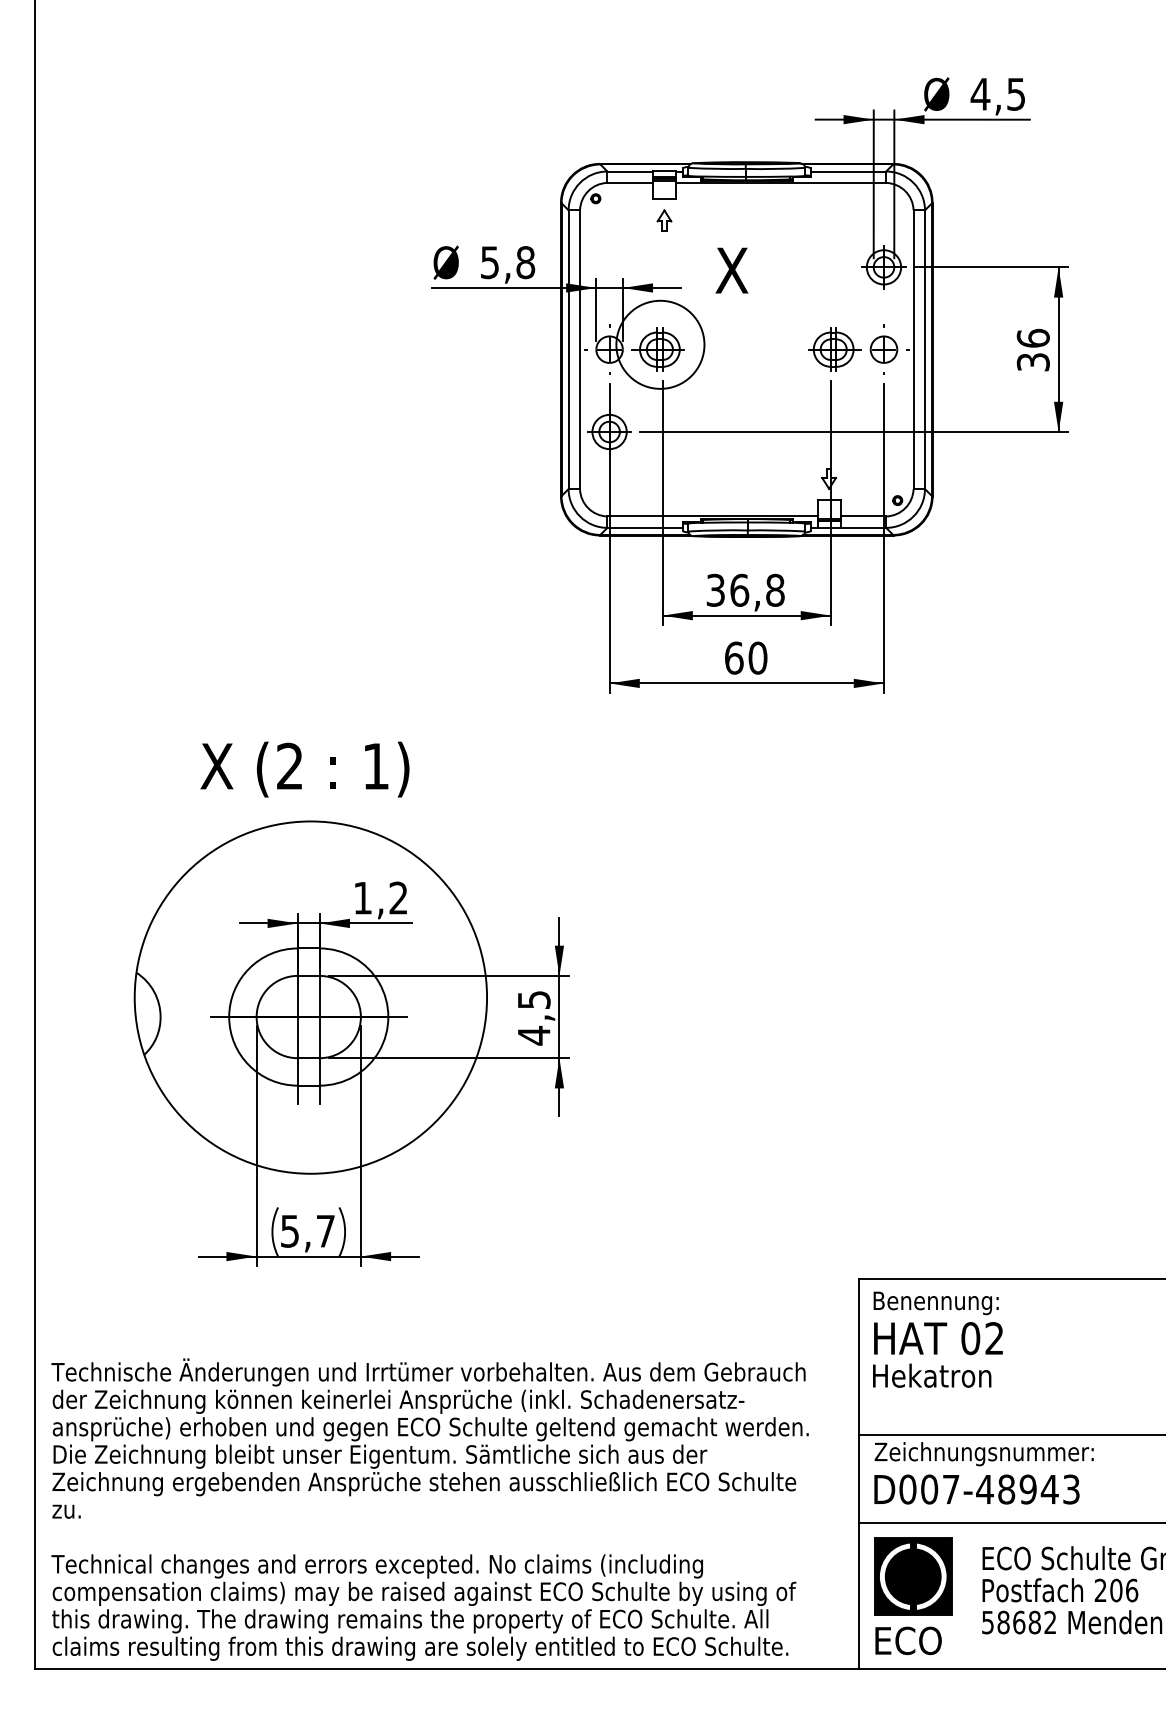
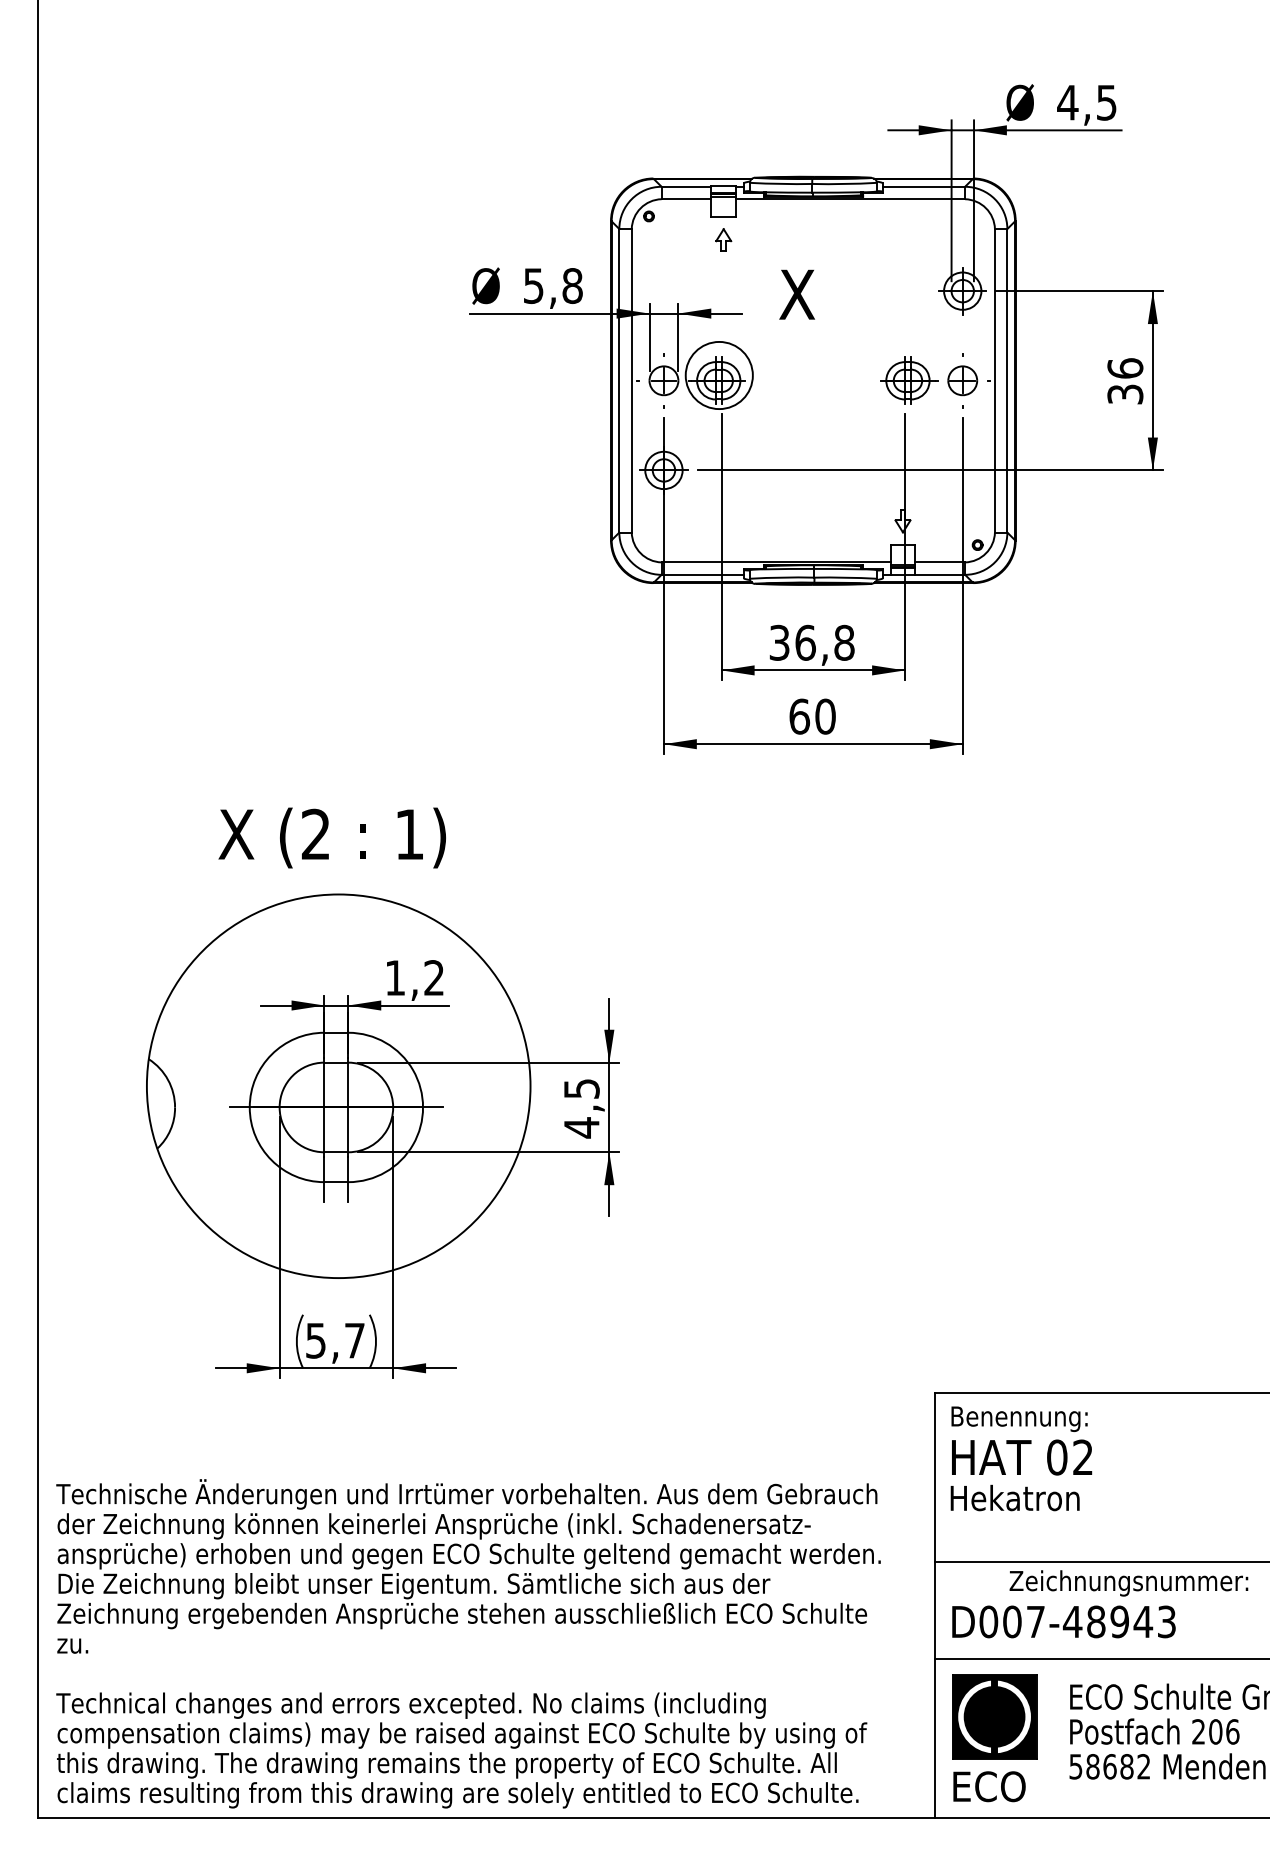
circle: (660, 344) -> (719, 375), size x0.7
text: (983, 1454) -> (1128, 1583), moved

